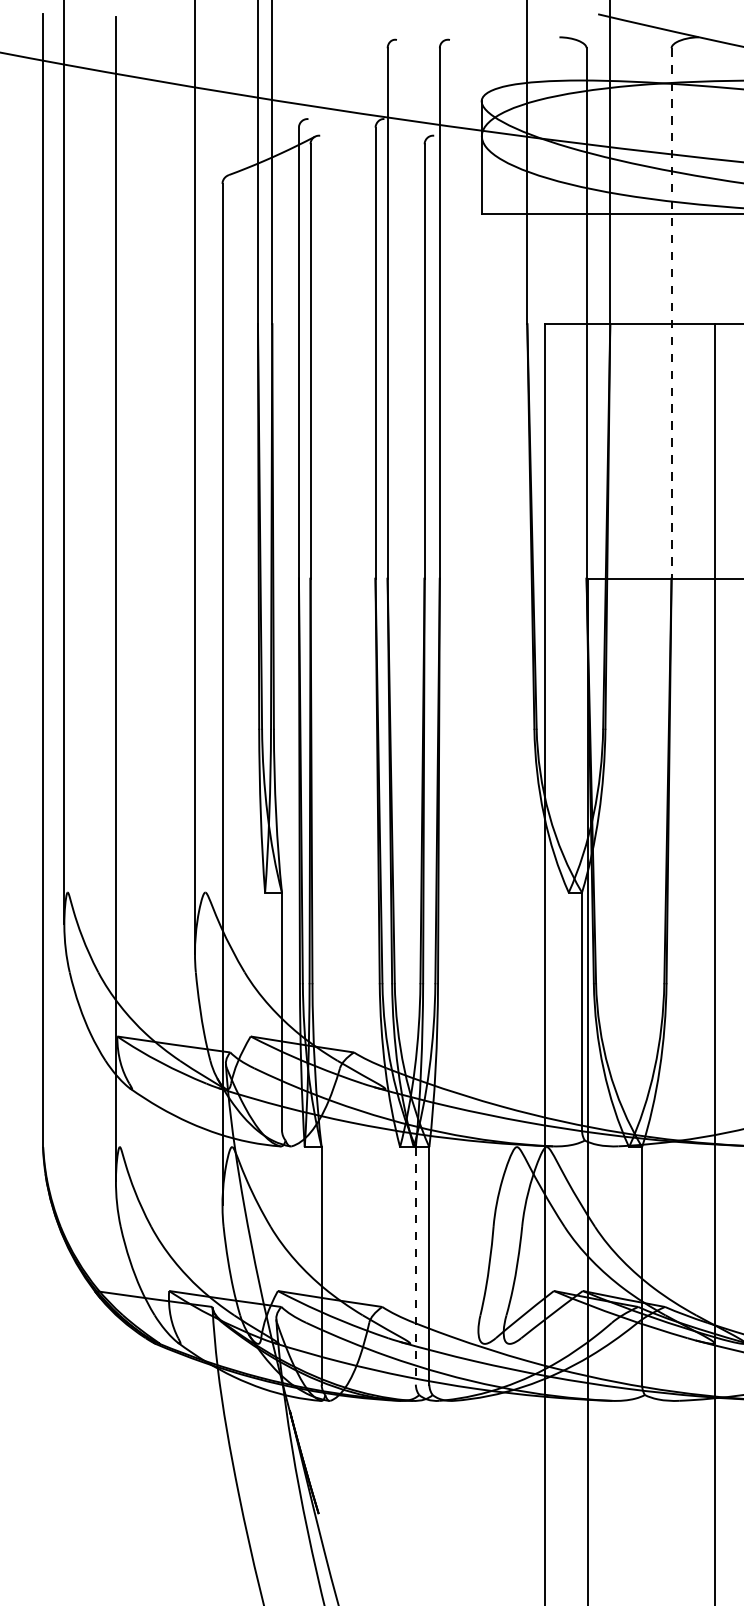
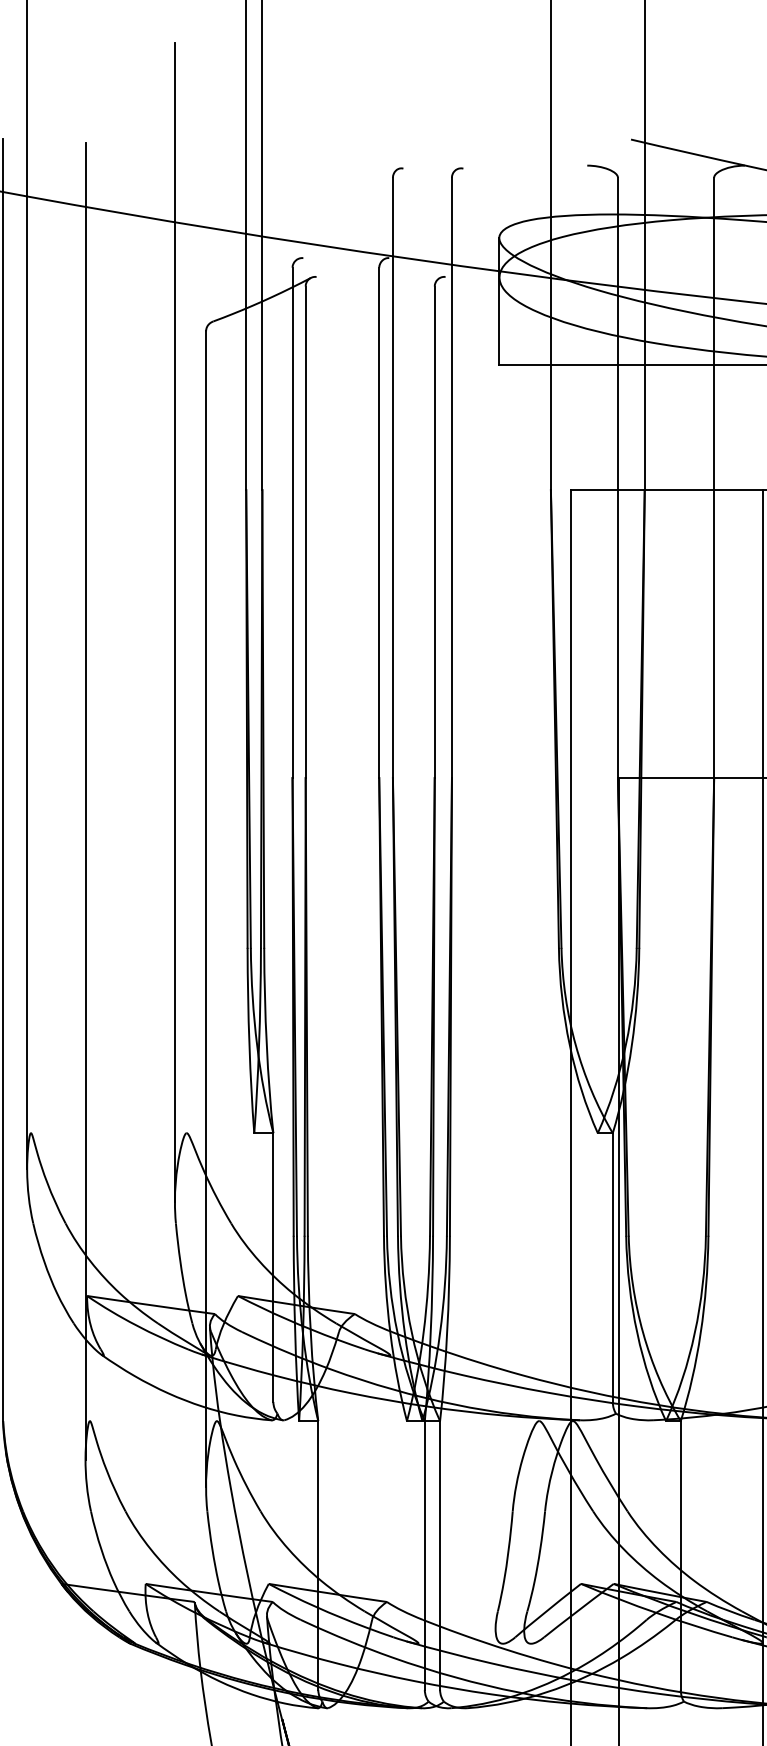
line: (671, 313) -> (714, 478), dashed -> solid
line: (415, 1265) -> (424, 1555), dashed -> solid

